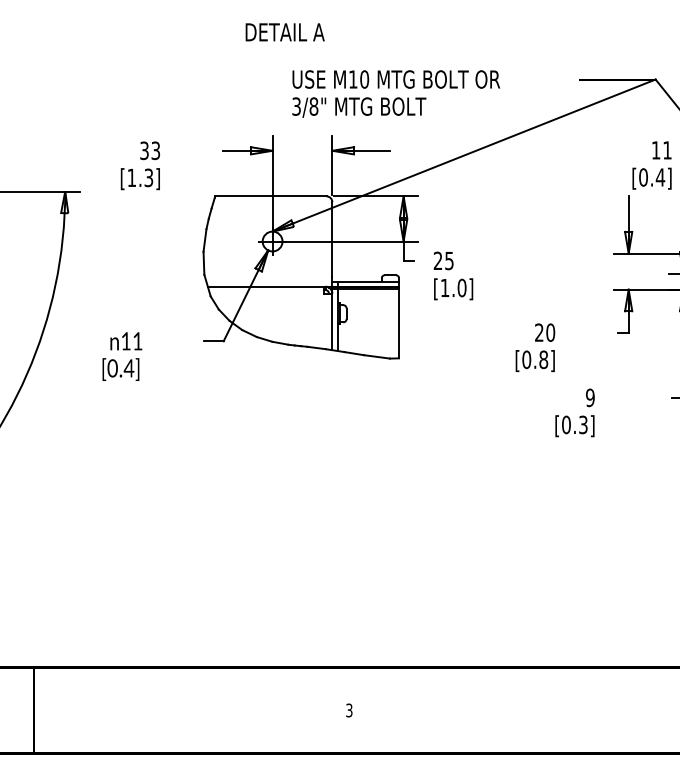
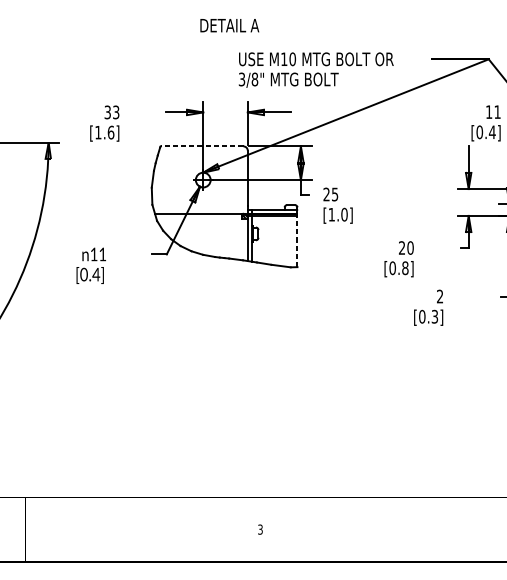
text: (284, 32) -> (229, 25), moved
text: (396, 93) -> (316, 69), moved
text: (148, 177) -> (110, 132), [1.3] -> [1.6]
line: (270, 196) -> (201, 146), solid -> dashed
line: (399, 323) -> (297, 241), solid -> dashed
text: (589, 397) -> (439, 296), 9 -> 2

